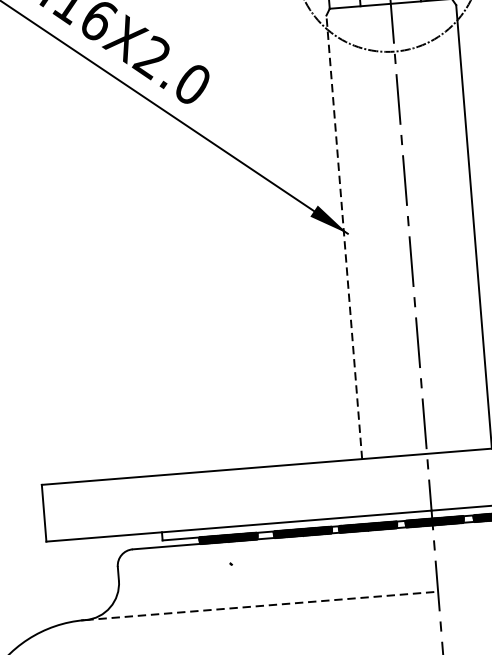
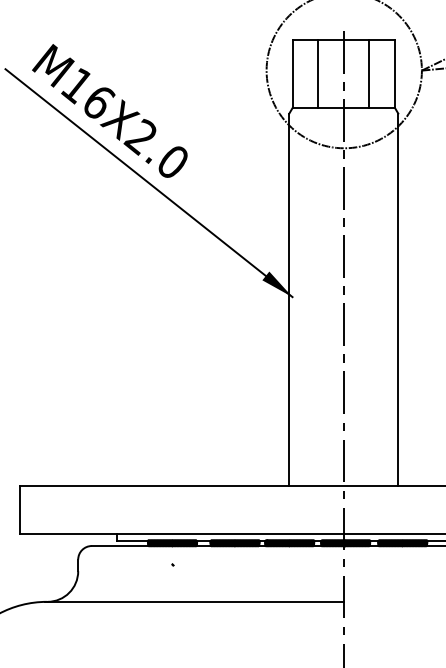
line: (344, 236) -> (289, 299), dashed -> solid
line: (262, 605) -> (196, 601), dashed -> solid

